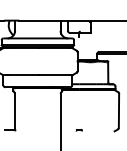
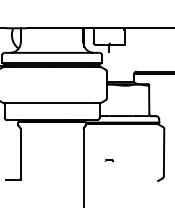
part: (78, 130) -> (108, 160), moved

